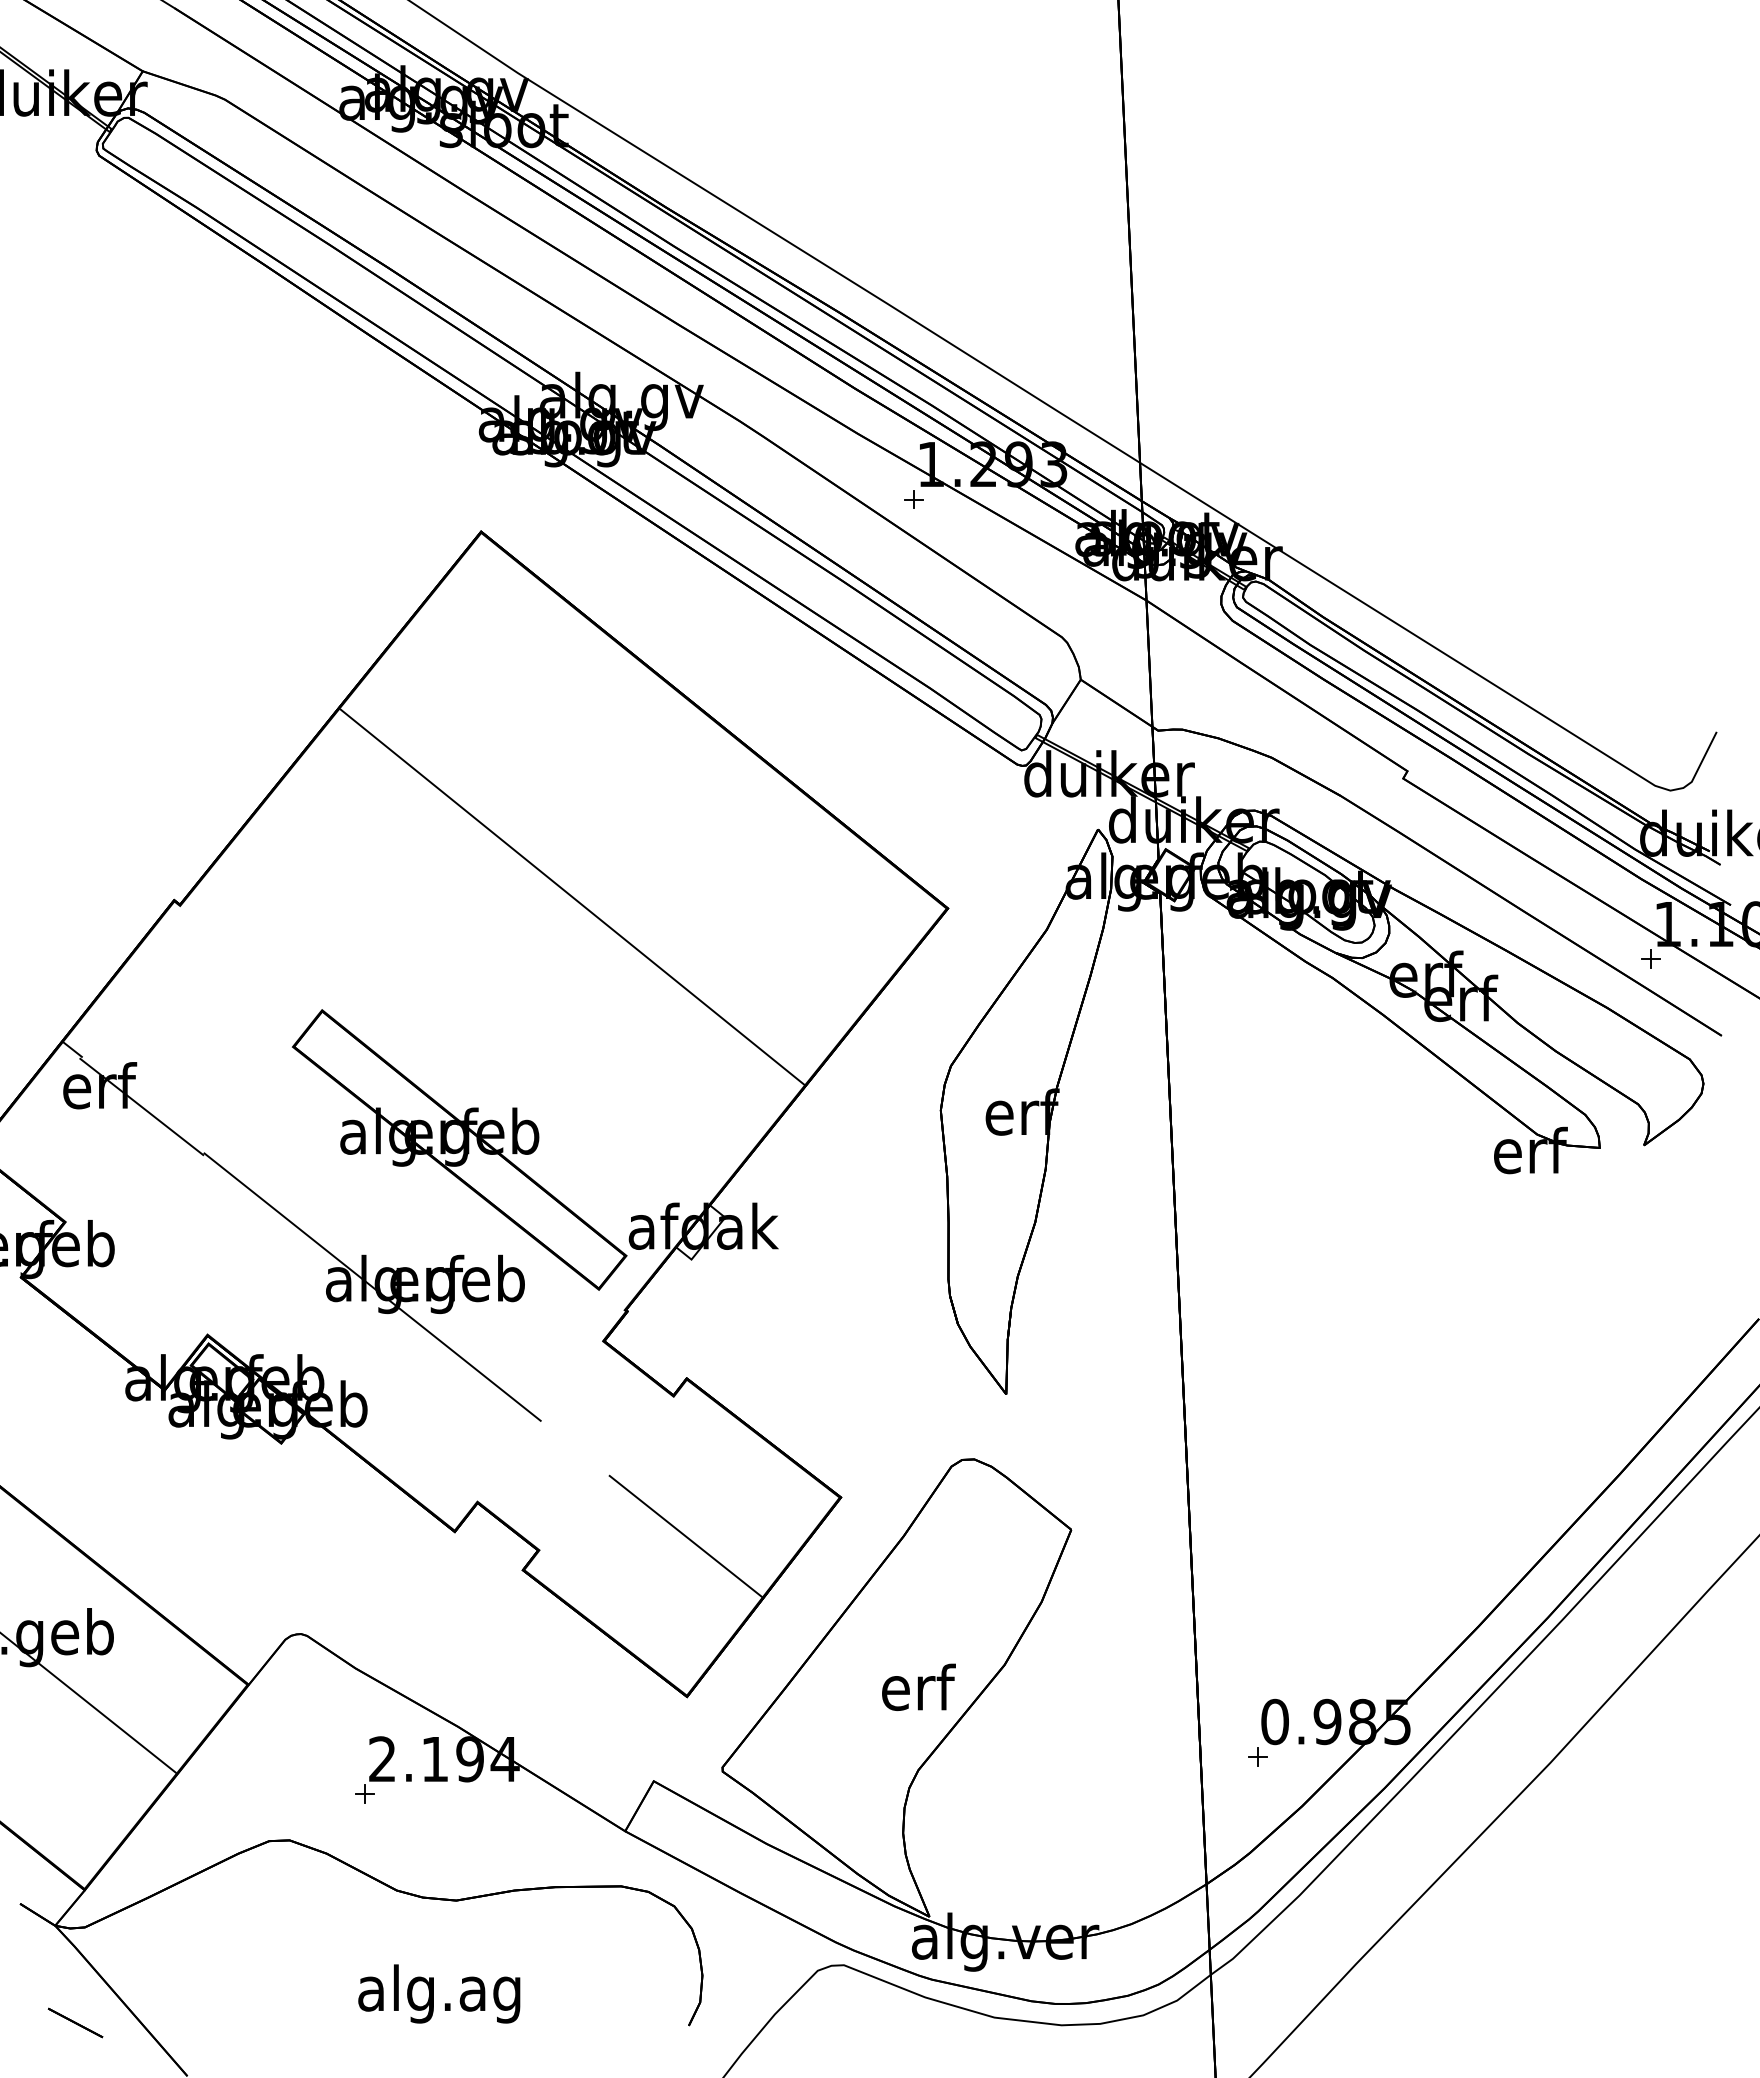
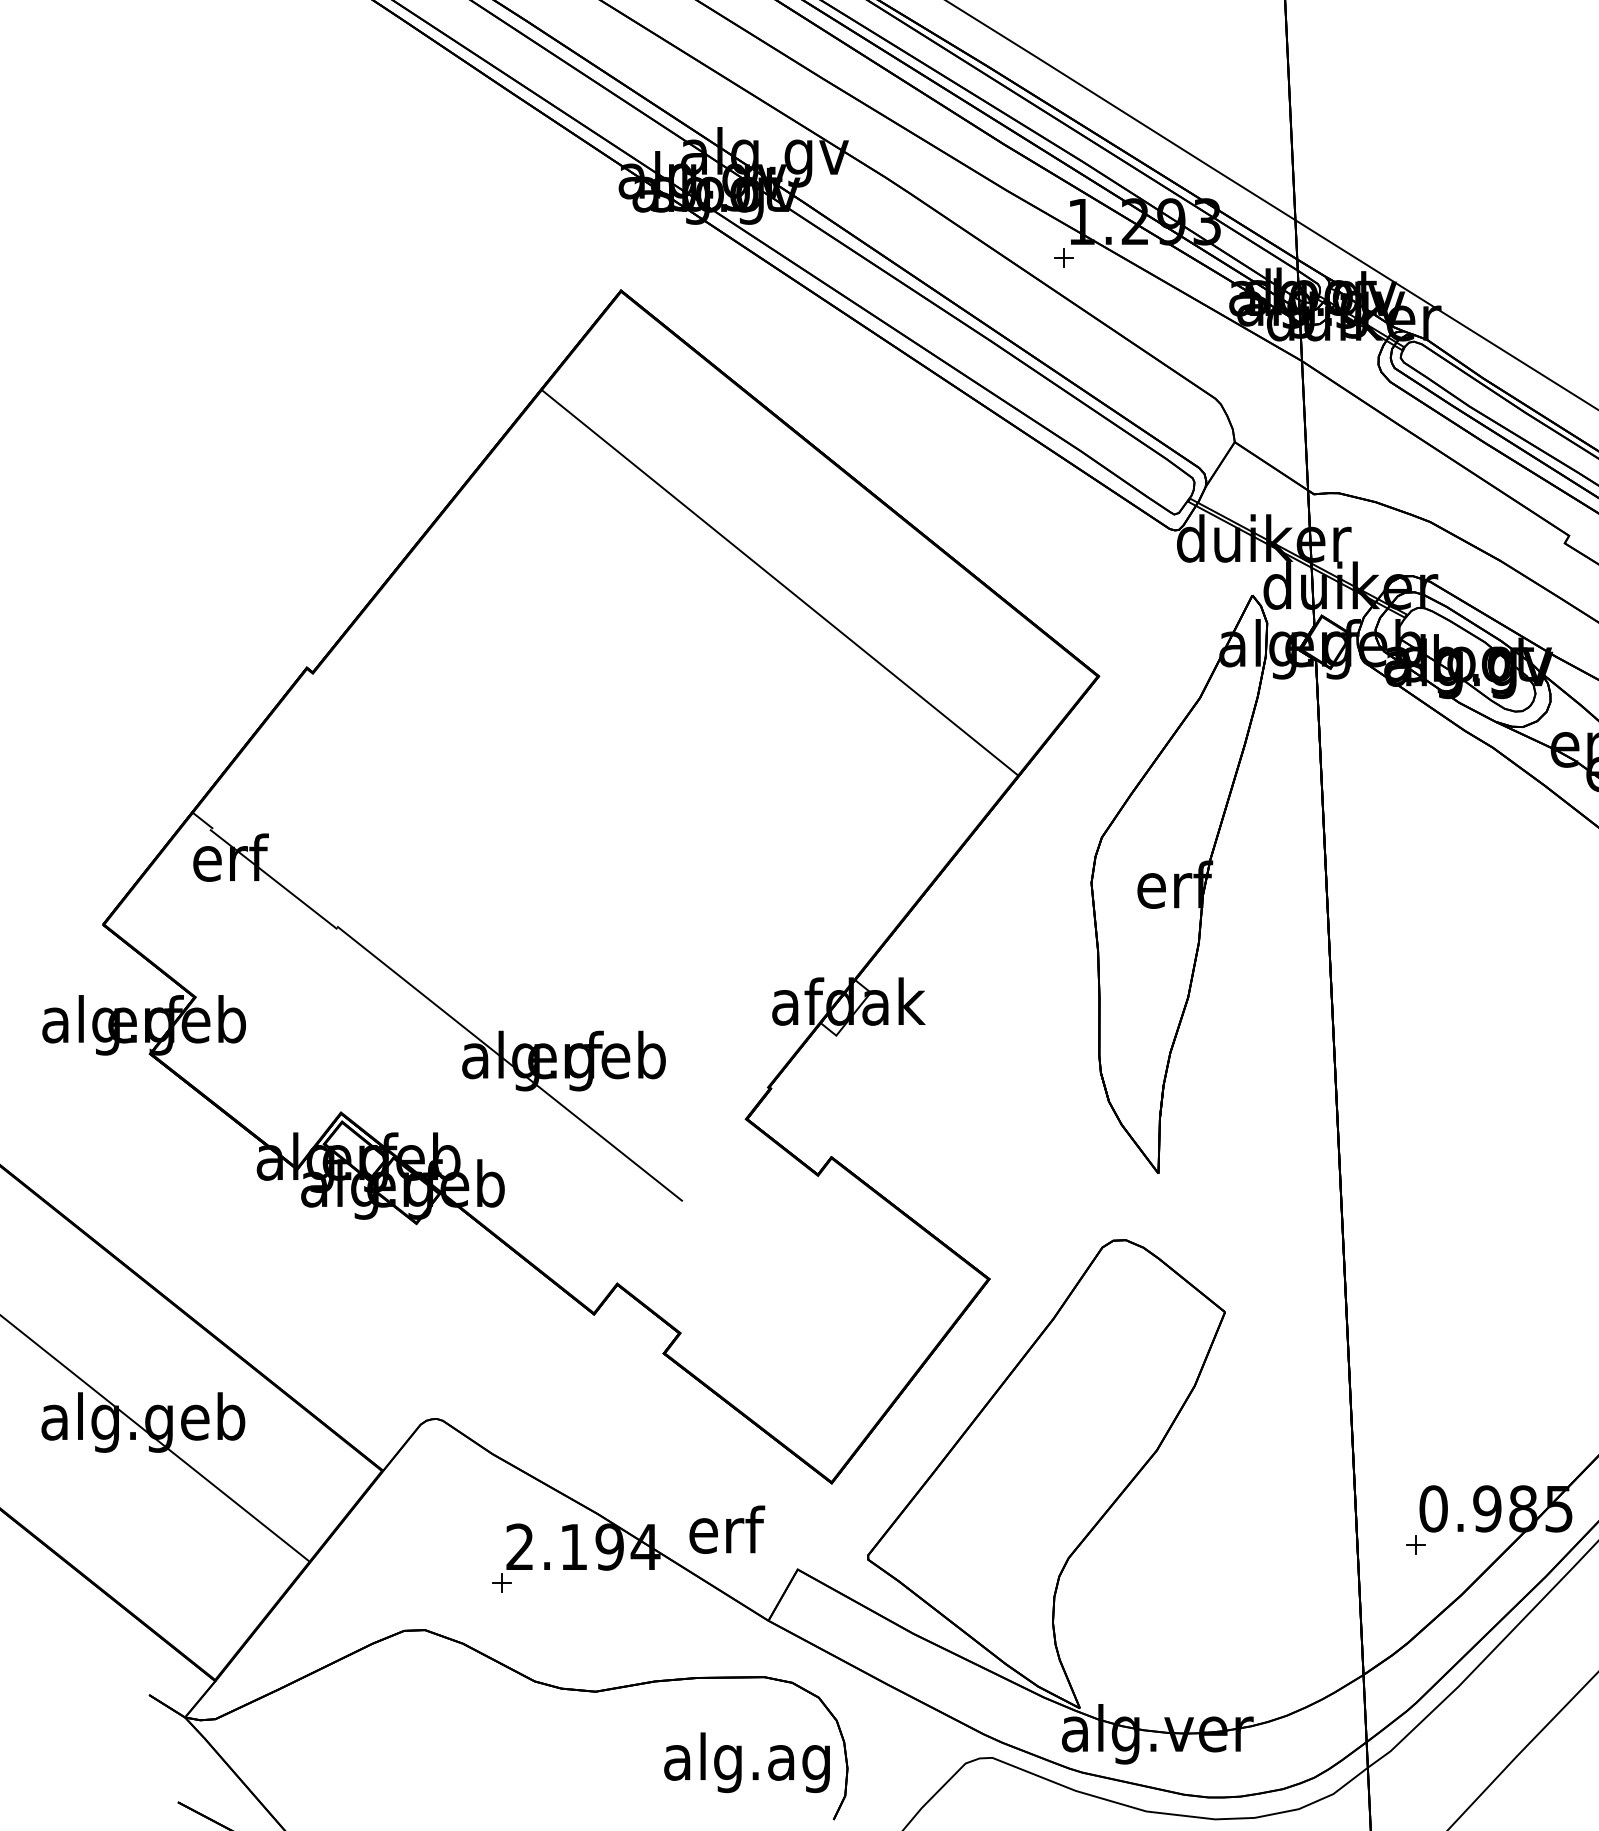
line: (572, 896) -> (780, 582), moved
part: (459, 1149) -> (598, 922), removed
line: (685, 1536) -> (830, 1319), removed
text: (918, 1686) -> (726, 1528), moved
text: (439, 1993) -> (747, 1762), moved

